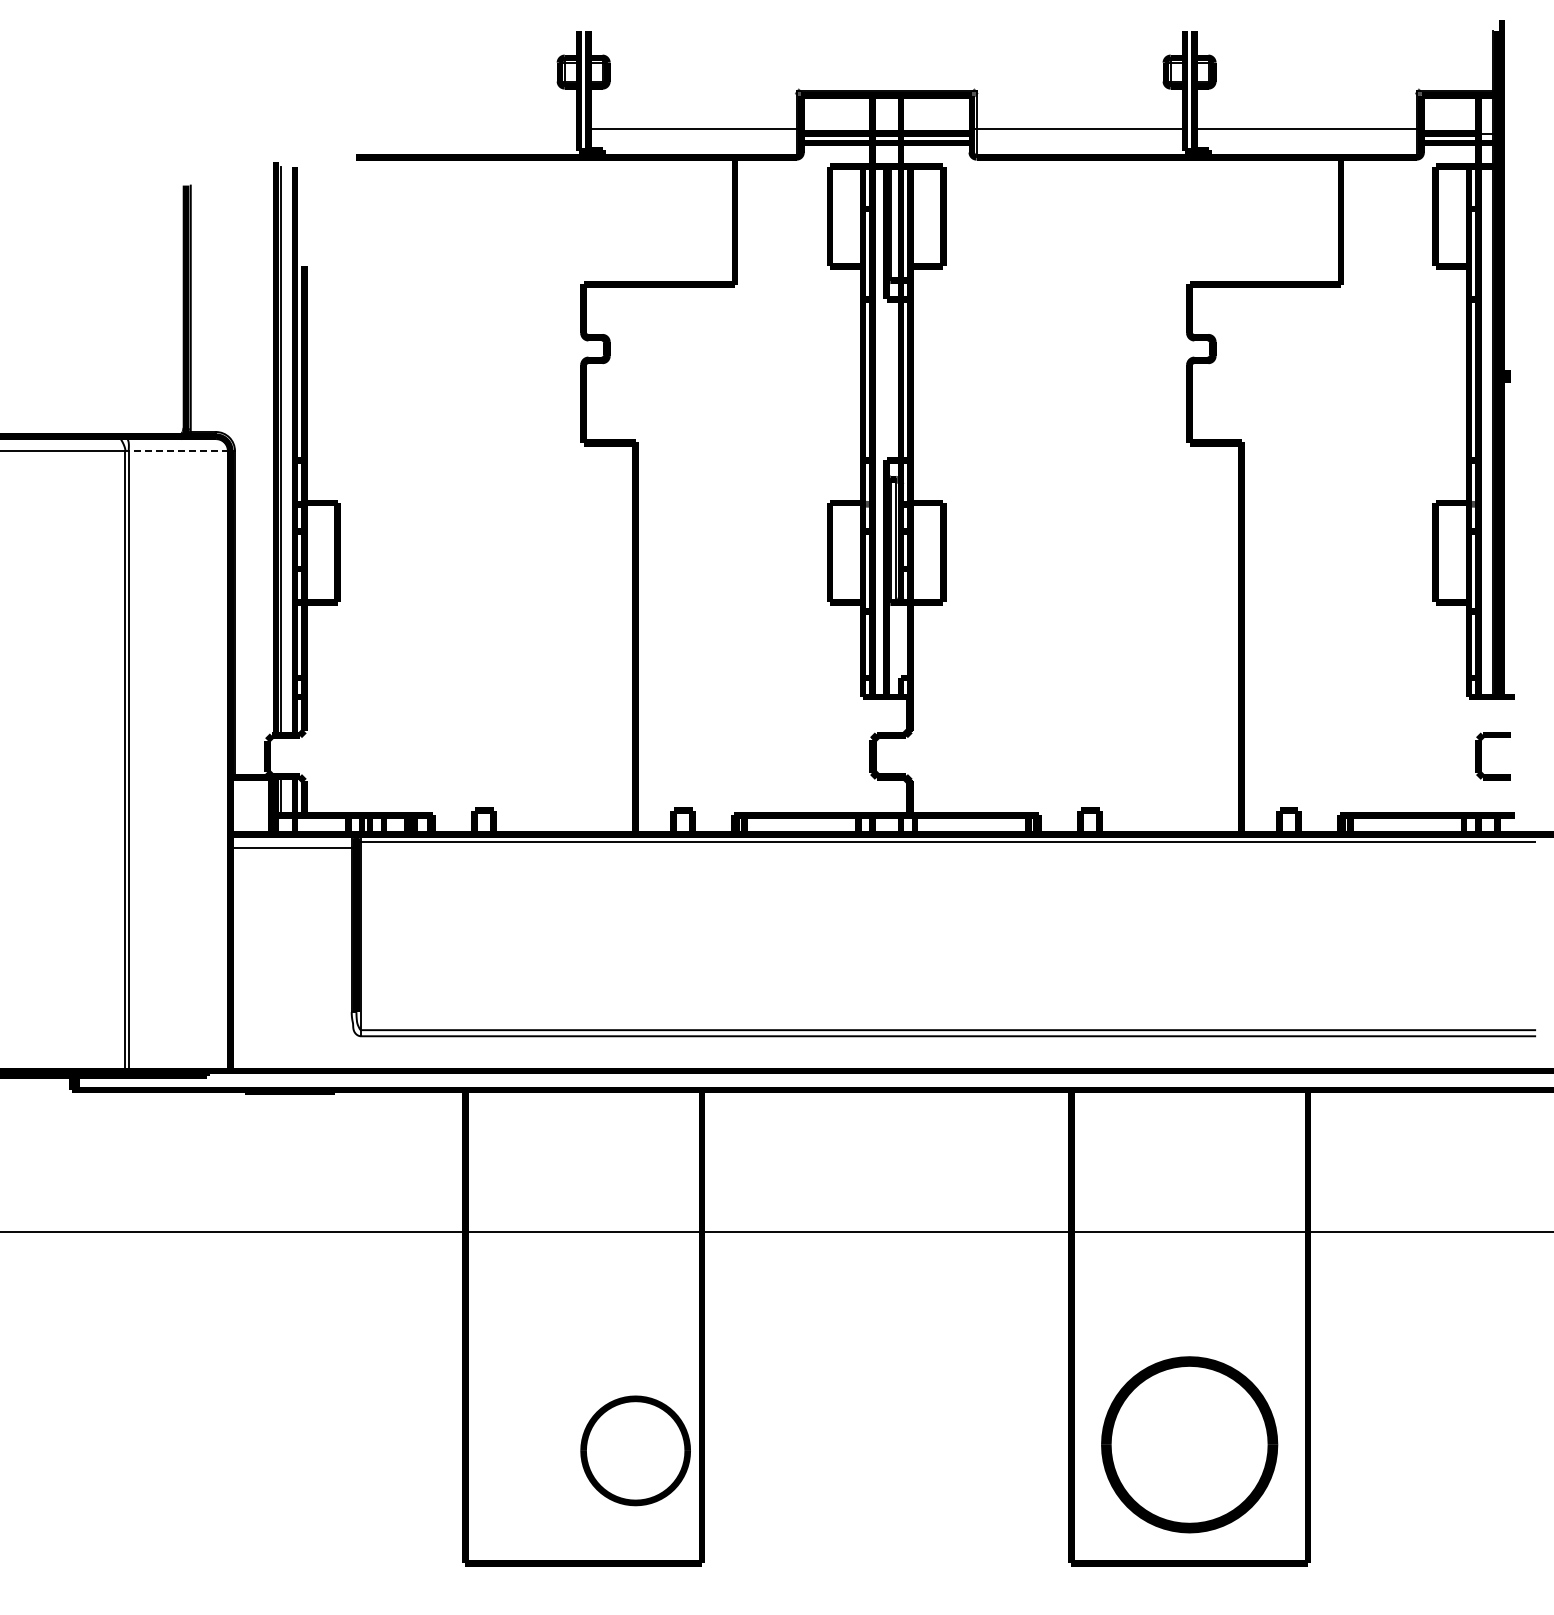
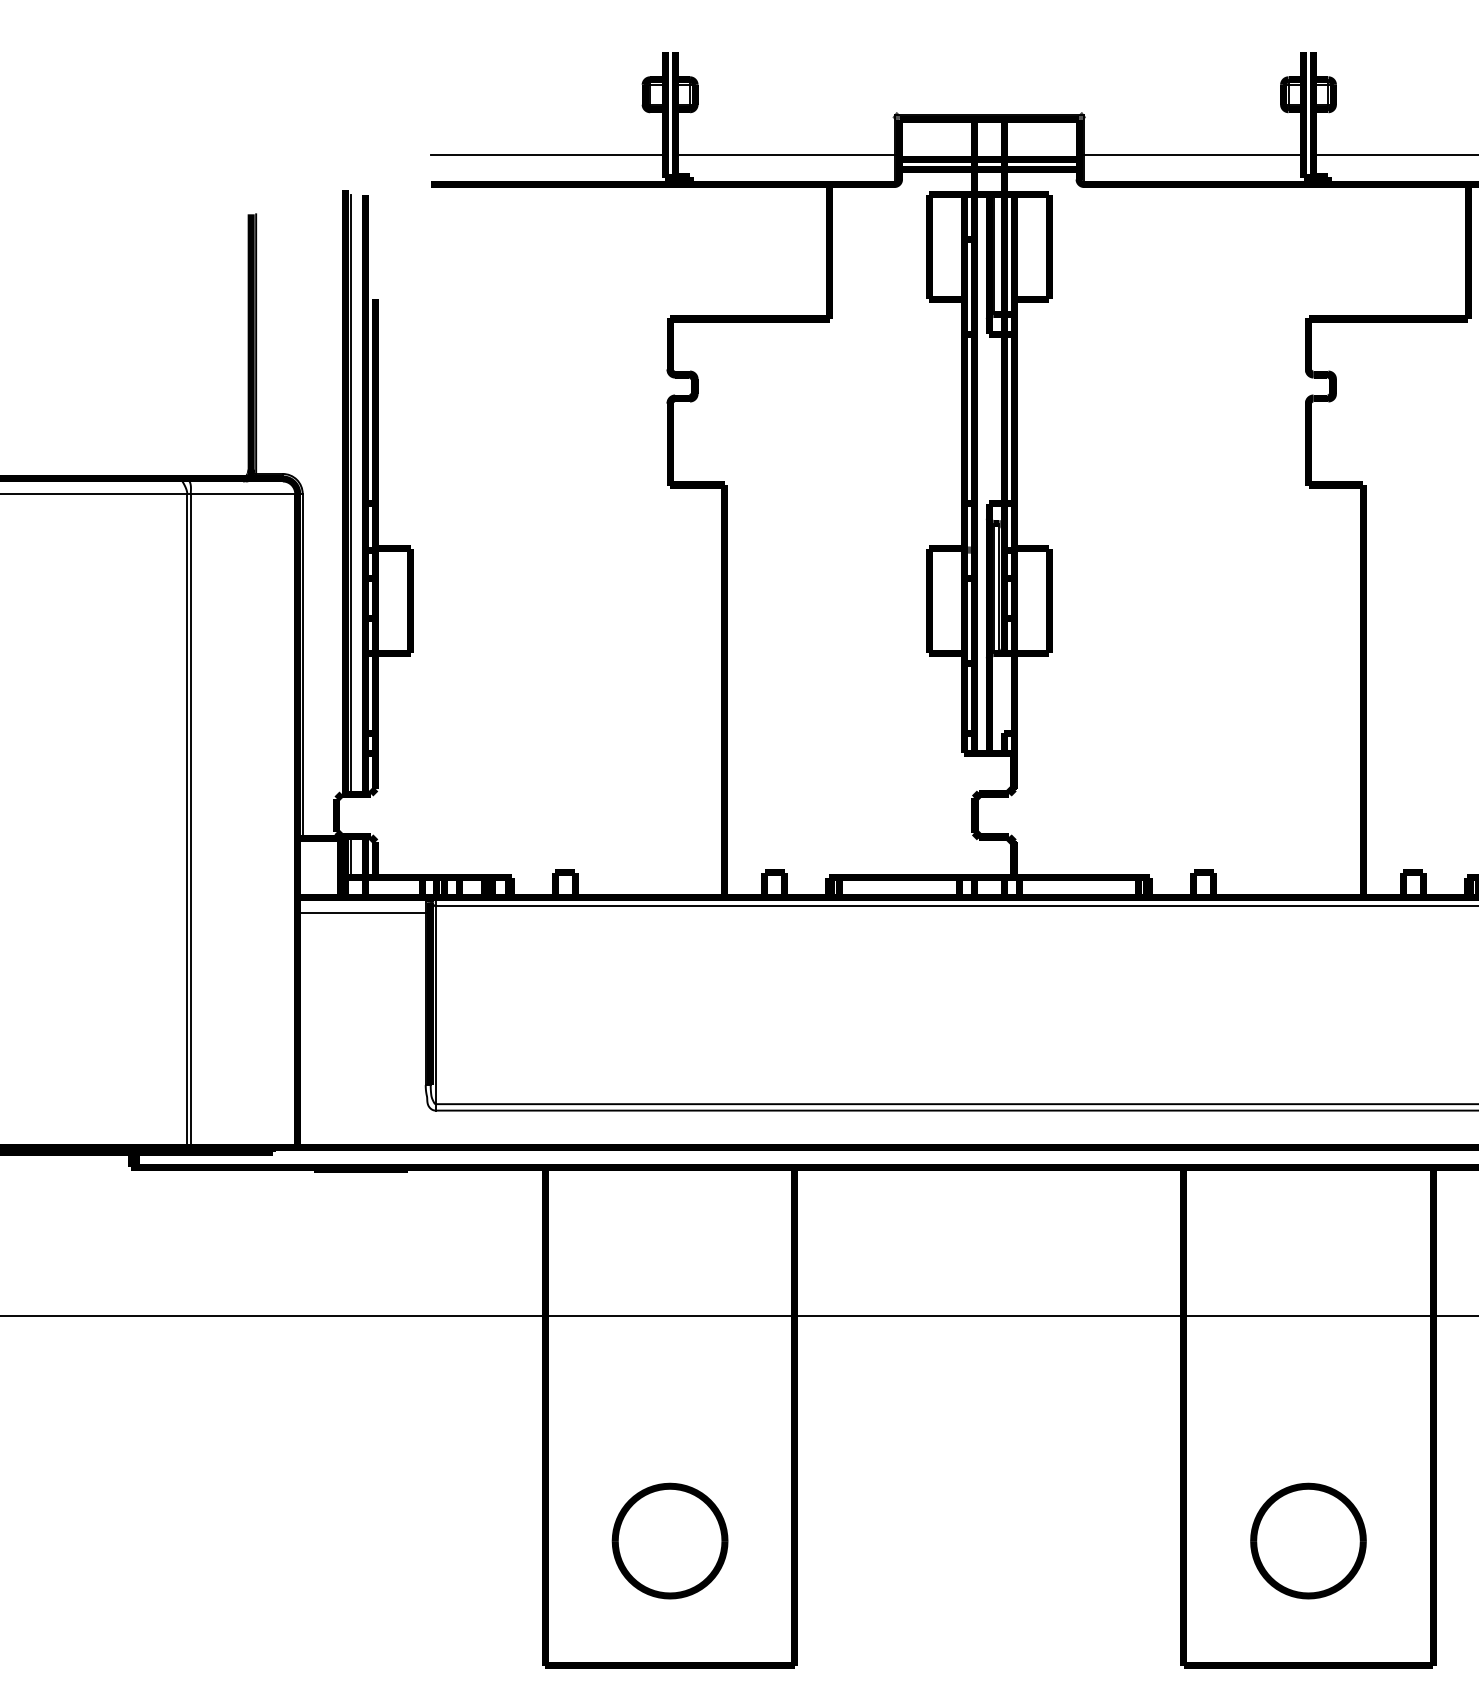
line: (467, 128) -> (547, 154), added
line: (178, 450) -> (243, 493), dashed -> solid
part: (1189, 1444) -> (1308, 1540), size x0.62
part: (635, 1450) -> (669, 1540), moved

